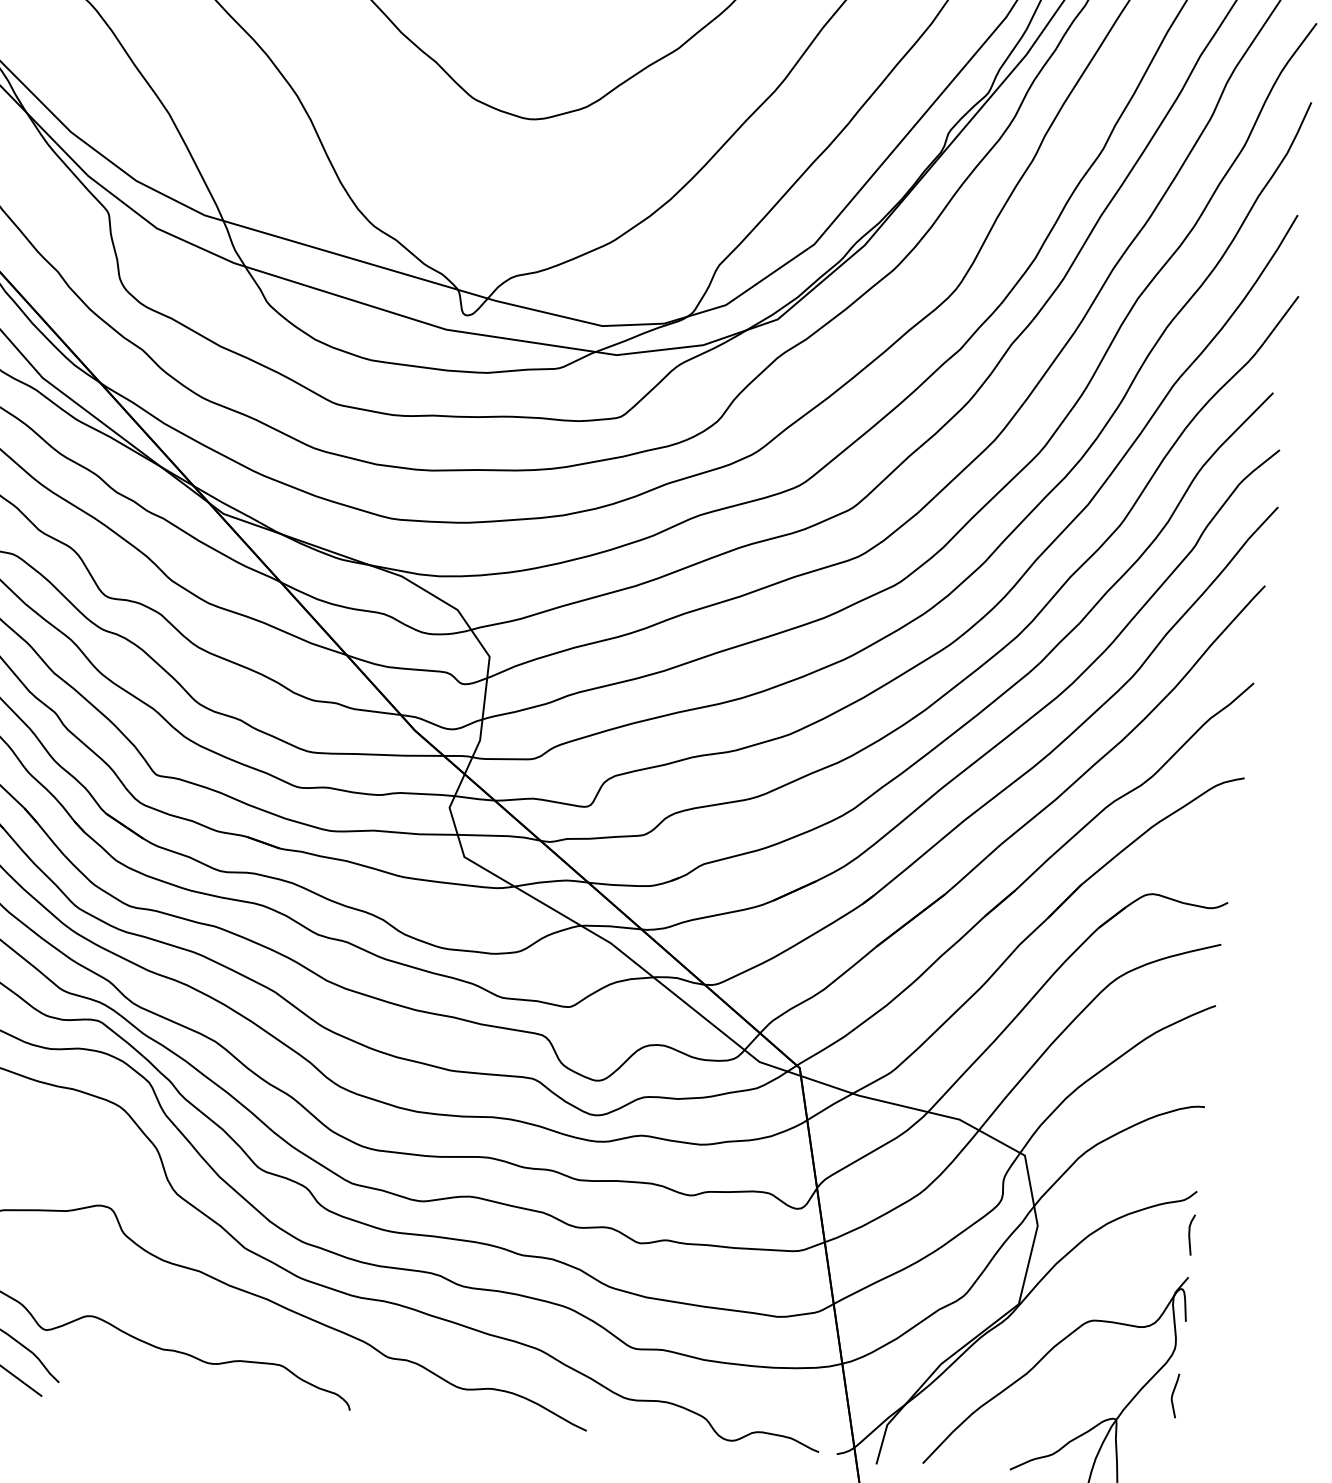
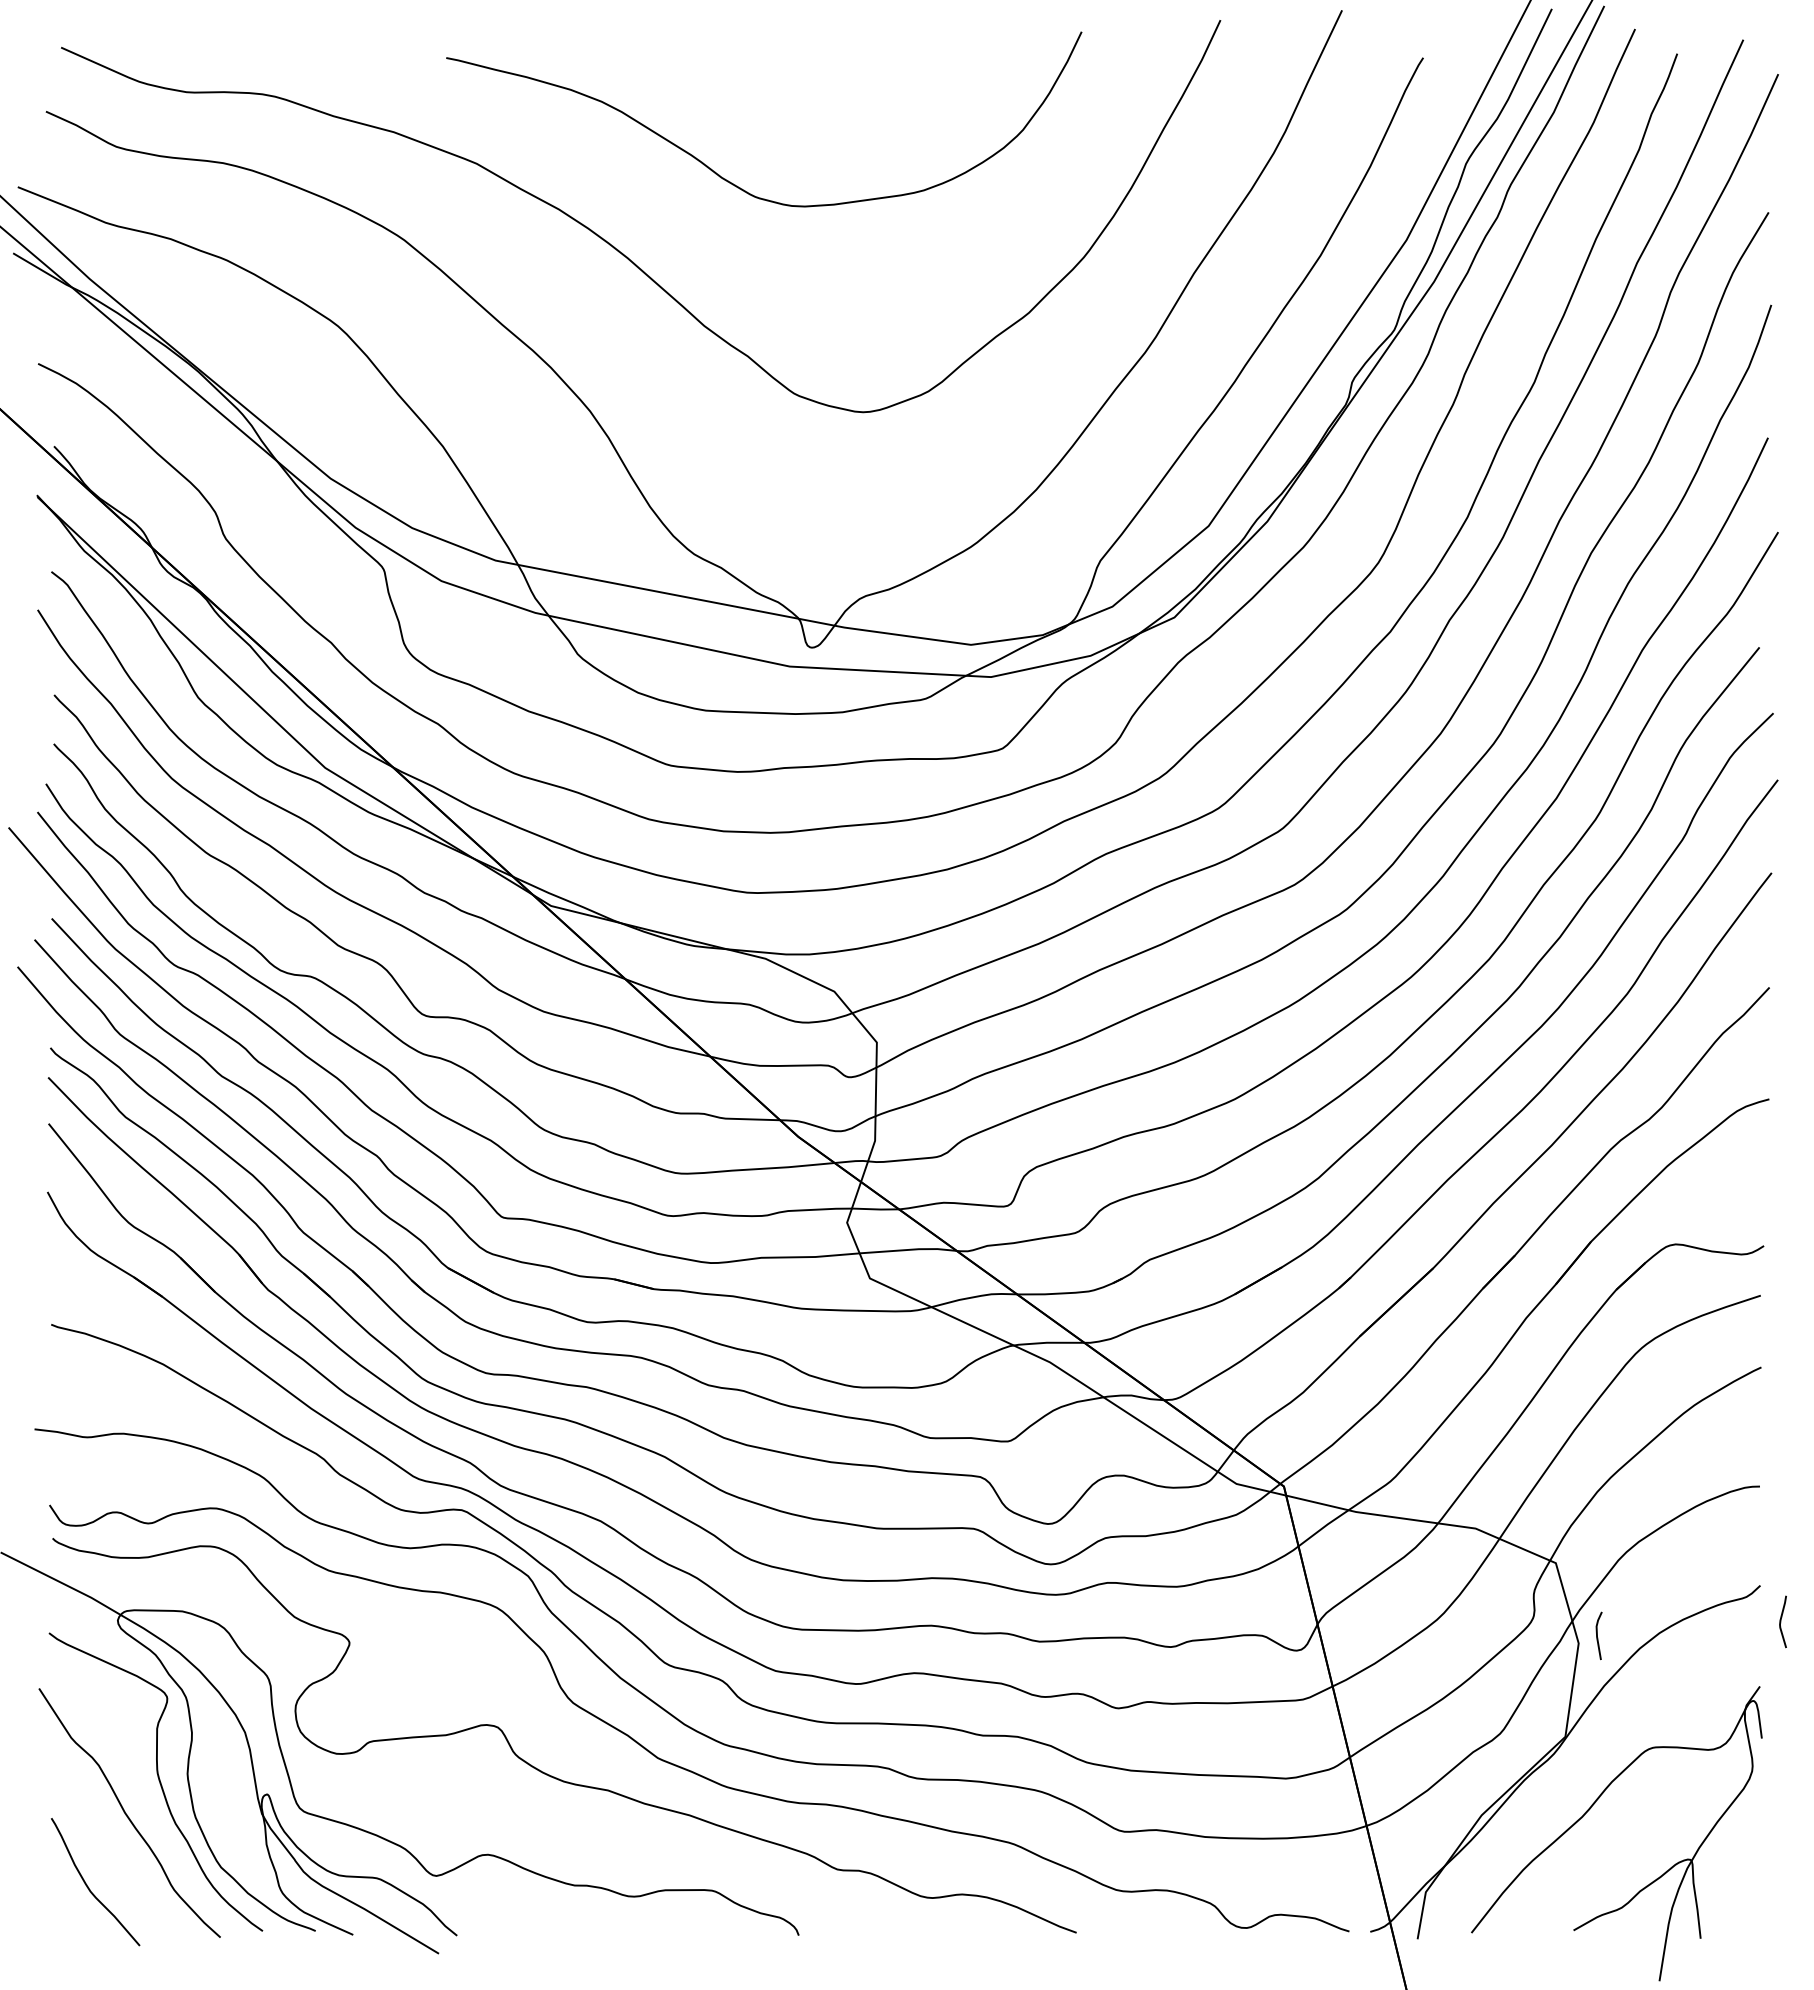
line: (1189, 1234) -> (1597, 1635), moved
curve: (1173, 1395) -> (1781, 1621), moved

